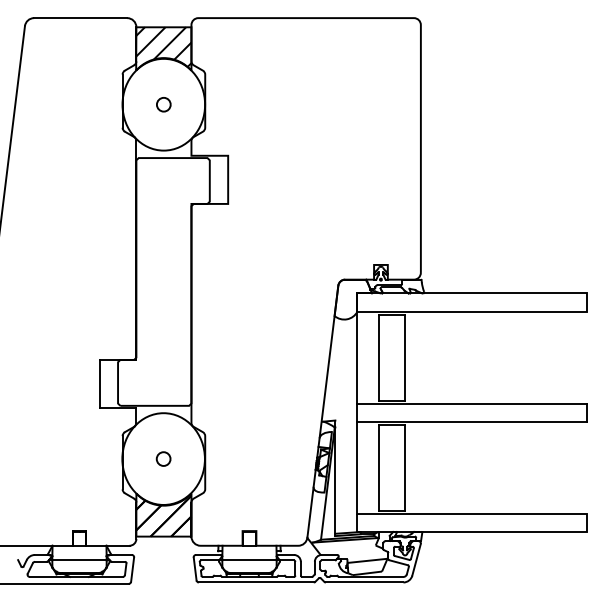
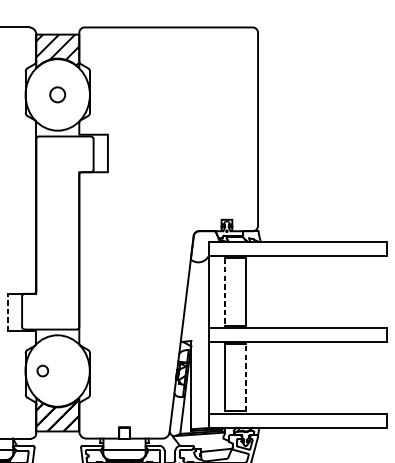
circle: (163, 104) -> (57, 94), size x1.4
line: (378, 358) -> (225, 292), solid -> dashed
line: (99, 383) -> (7, 312), solid -> dashed
circle: (163, 458) -> (42, 370), moved
line: (405, 467) -> (246, 377), solid -> dashed

